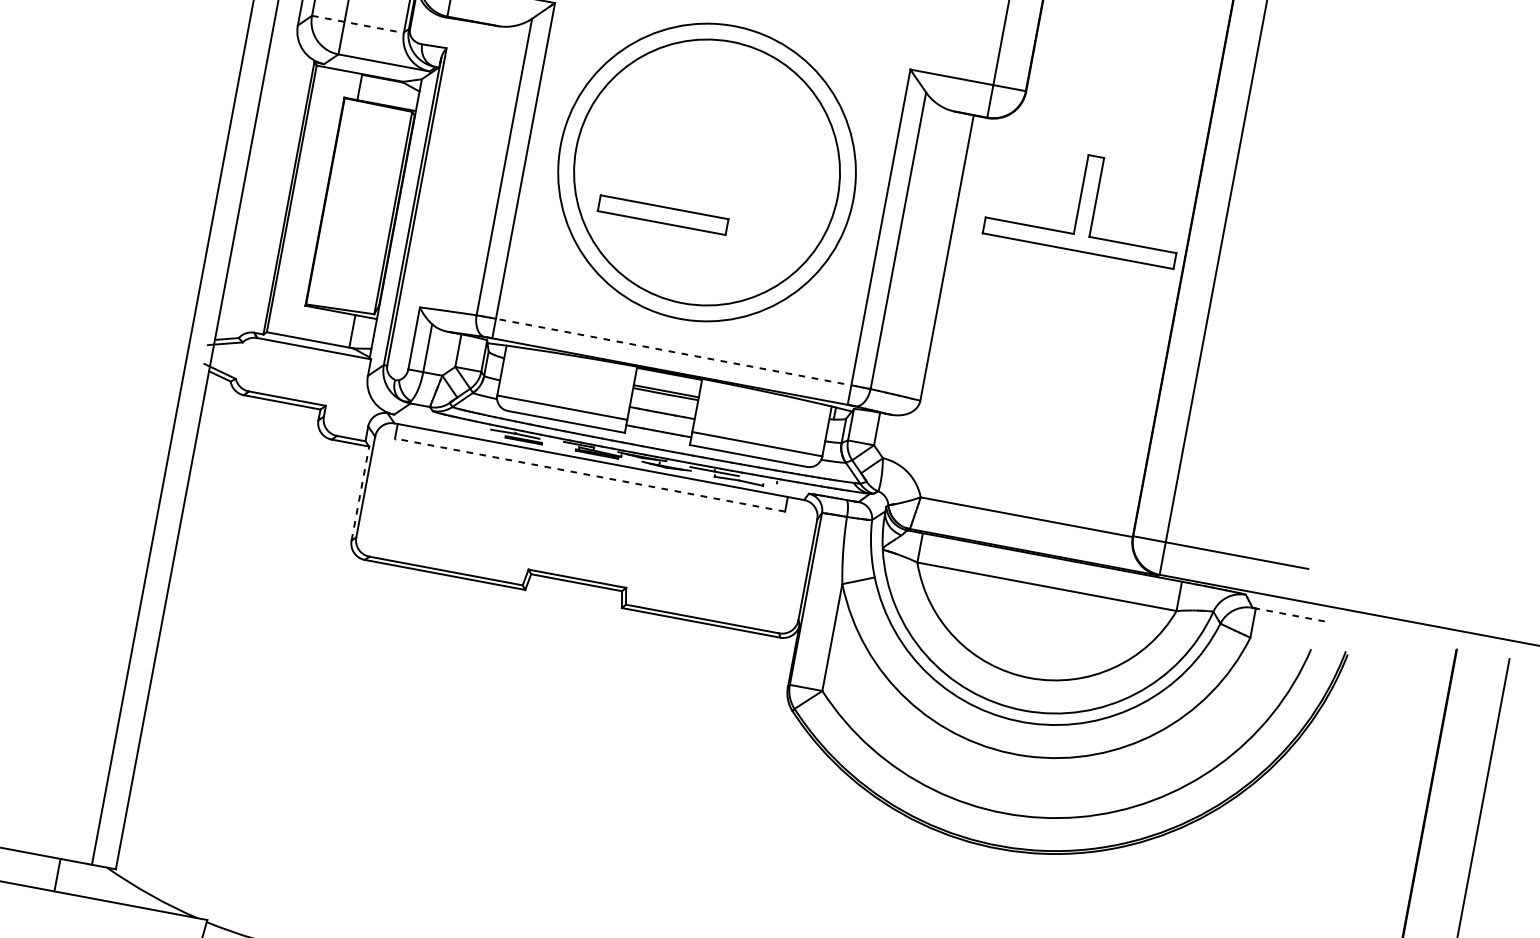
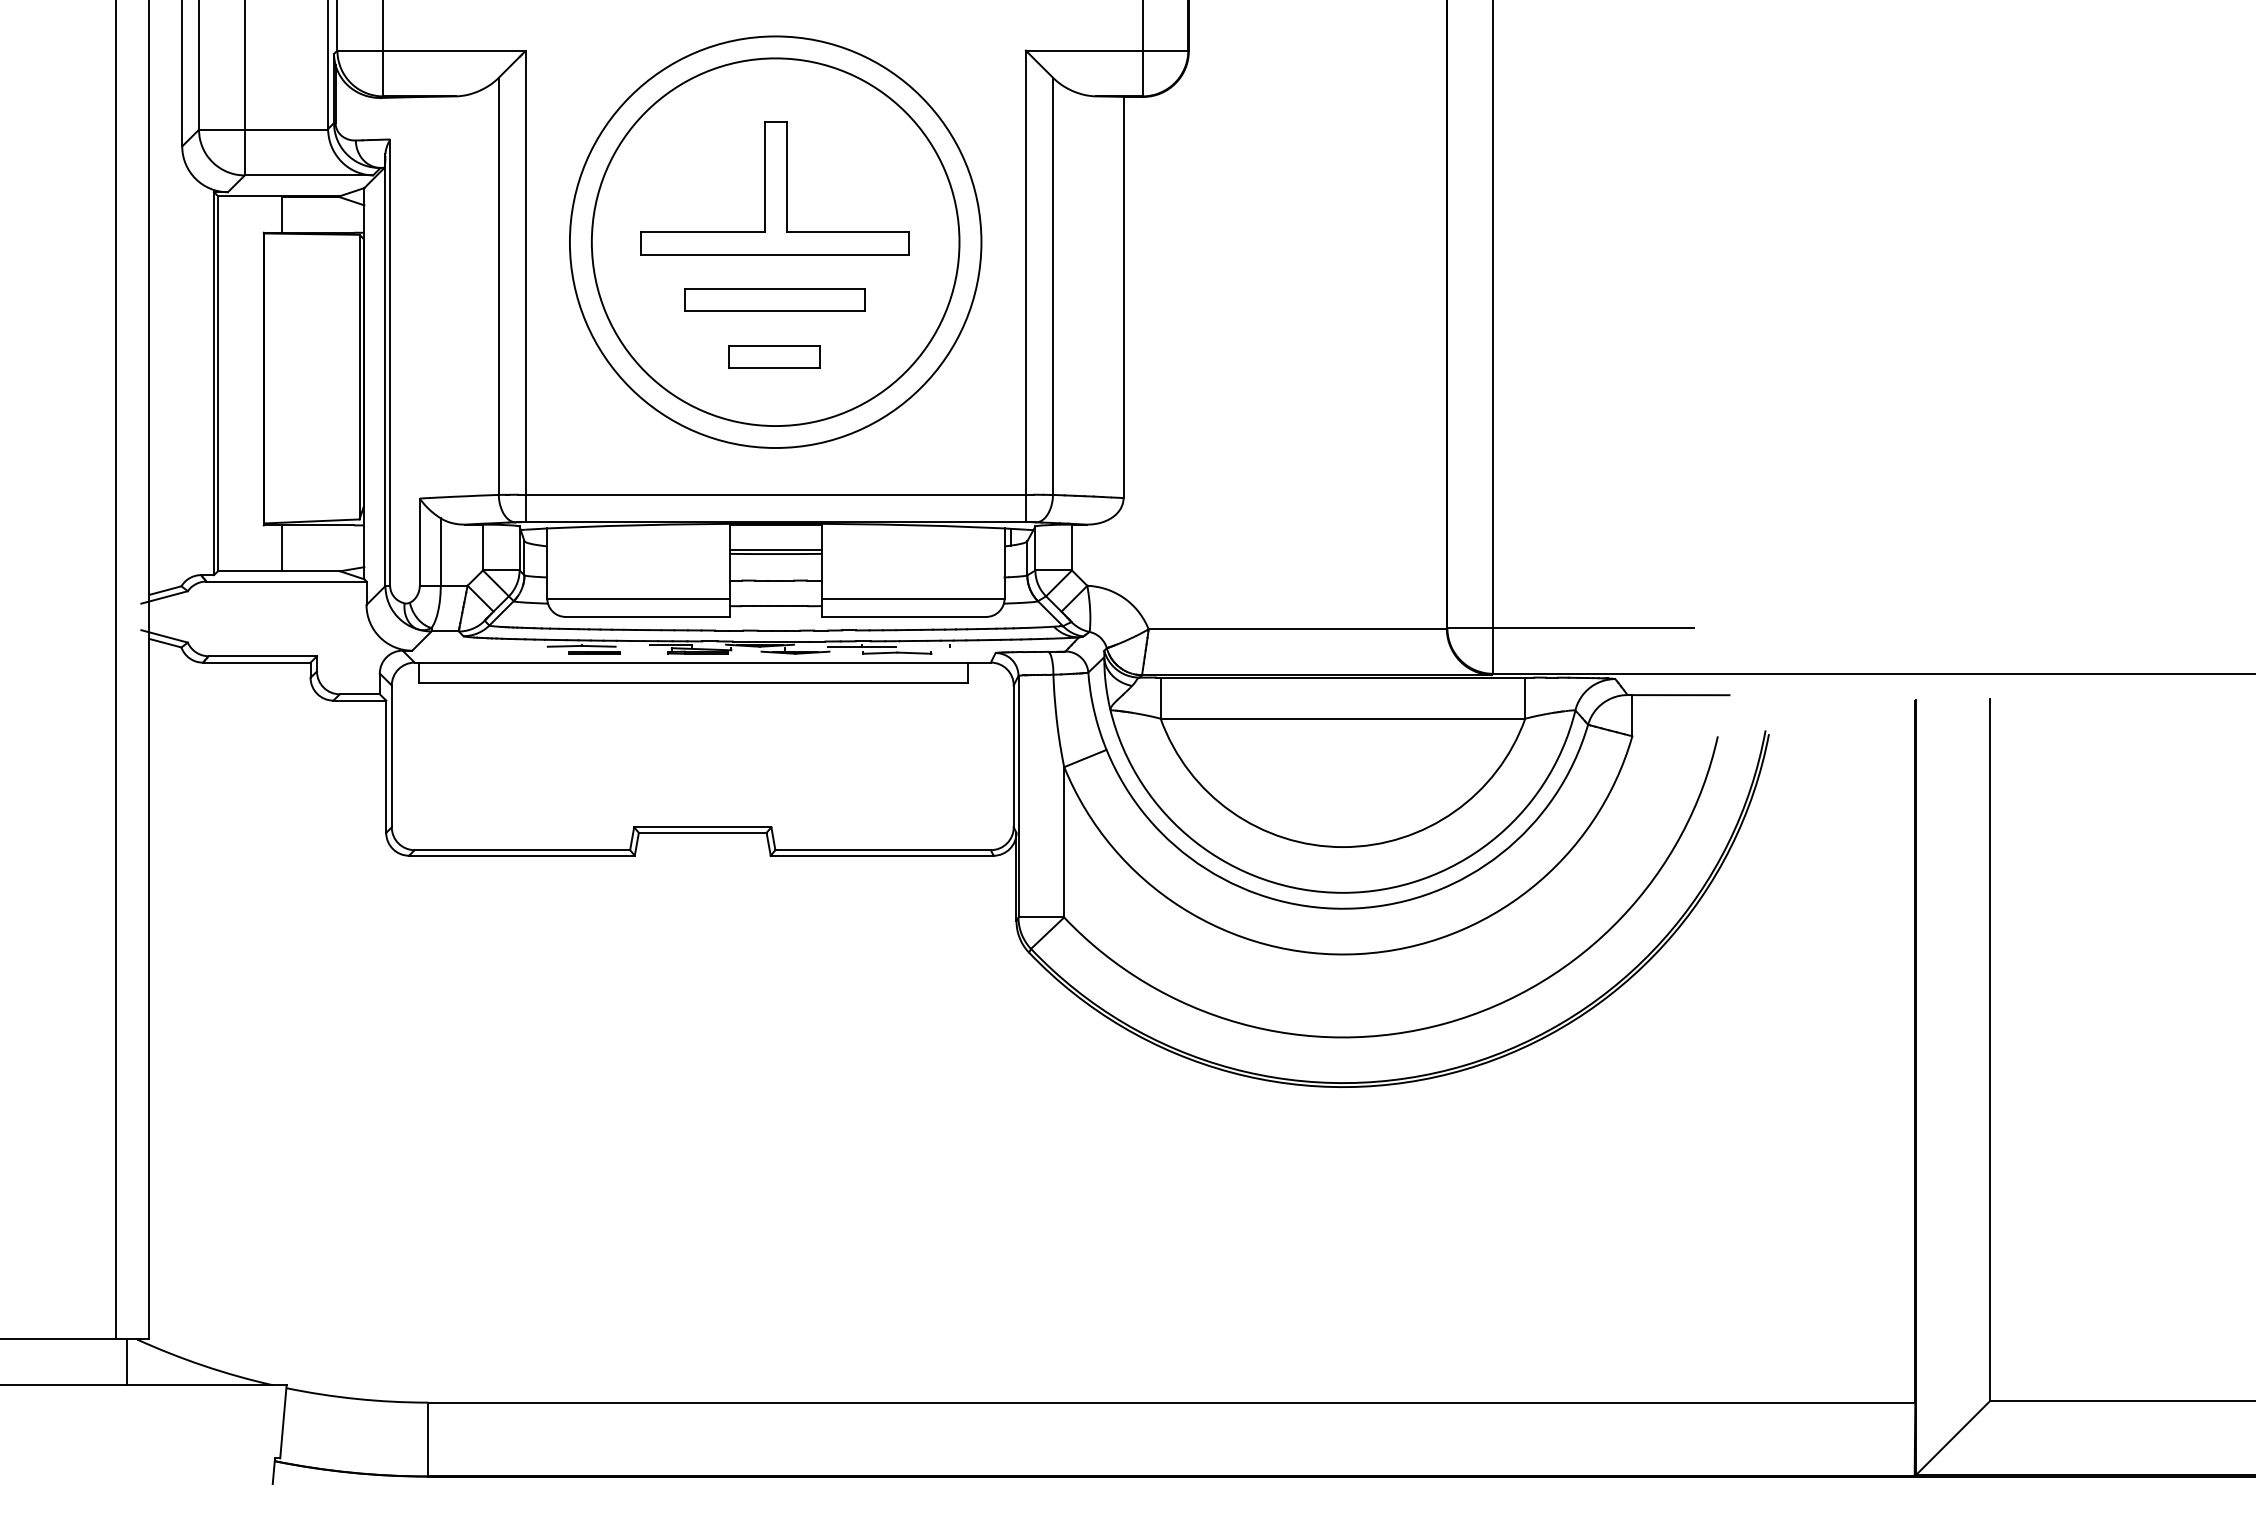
line: (357, 24) -> (263, 129), dashed -> solid
part: (1086, 204) -> (774, 188), moved
part: (663, 214) -> (774, 299), moved
part: (691, 253) -> (774, 356), added
line: (352, 331) -> (282, 548), moved
line: (676, 352) -> (779, 494), dashed -> solid
line: (589, 475) -> (693, 683), dashed -> solid
line: (360, 493) -> (386, 766), dashed -> solid
line: (1290, 615) -> (1680, 695), dashed -> solid
line: (57, 875) -> (126, 1362), moved

